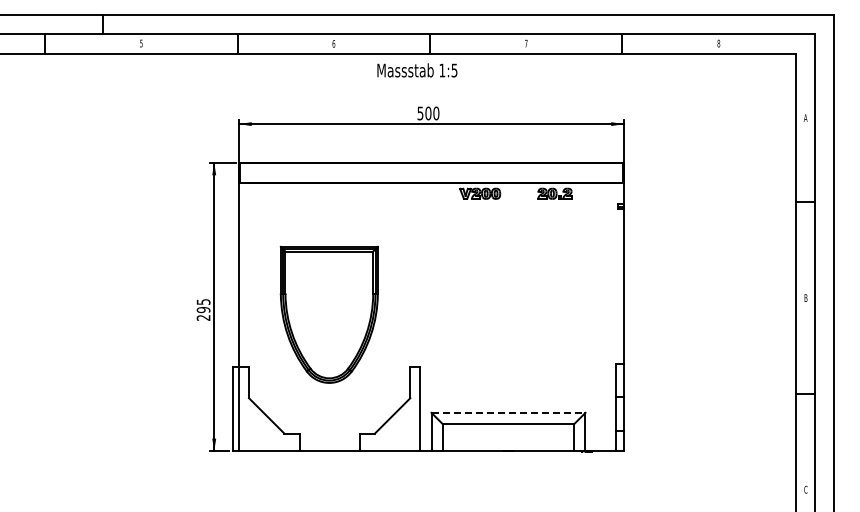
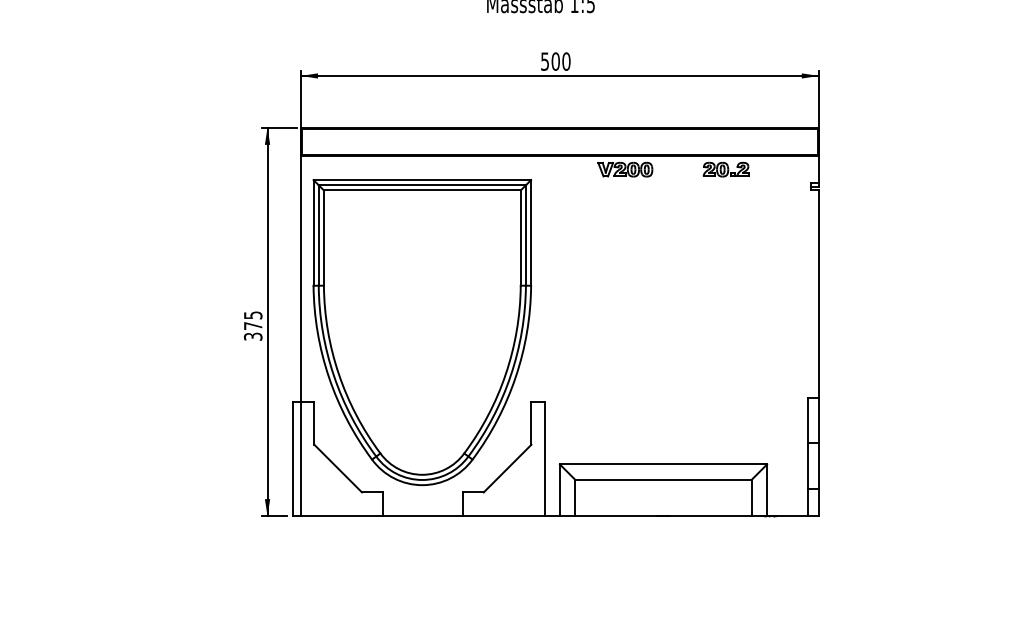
text: (203, 313) -> (253, 330), 295 -> 375
part: (329, 314) -> (422, 332), size x1.67
line: (508, 412) -> (663, 463), dashed -> solid

